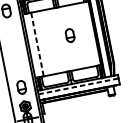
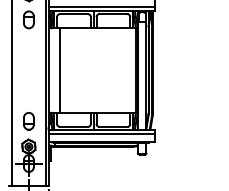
part: (69, 35) -> (103, 67), removed
line: (37, 45) -> (59, 71), dashed -> solid
line: (79, 86) -> (102, 134), dashed -> solid

